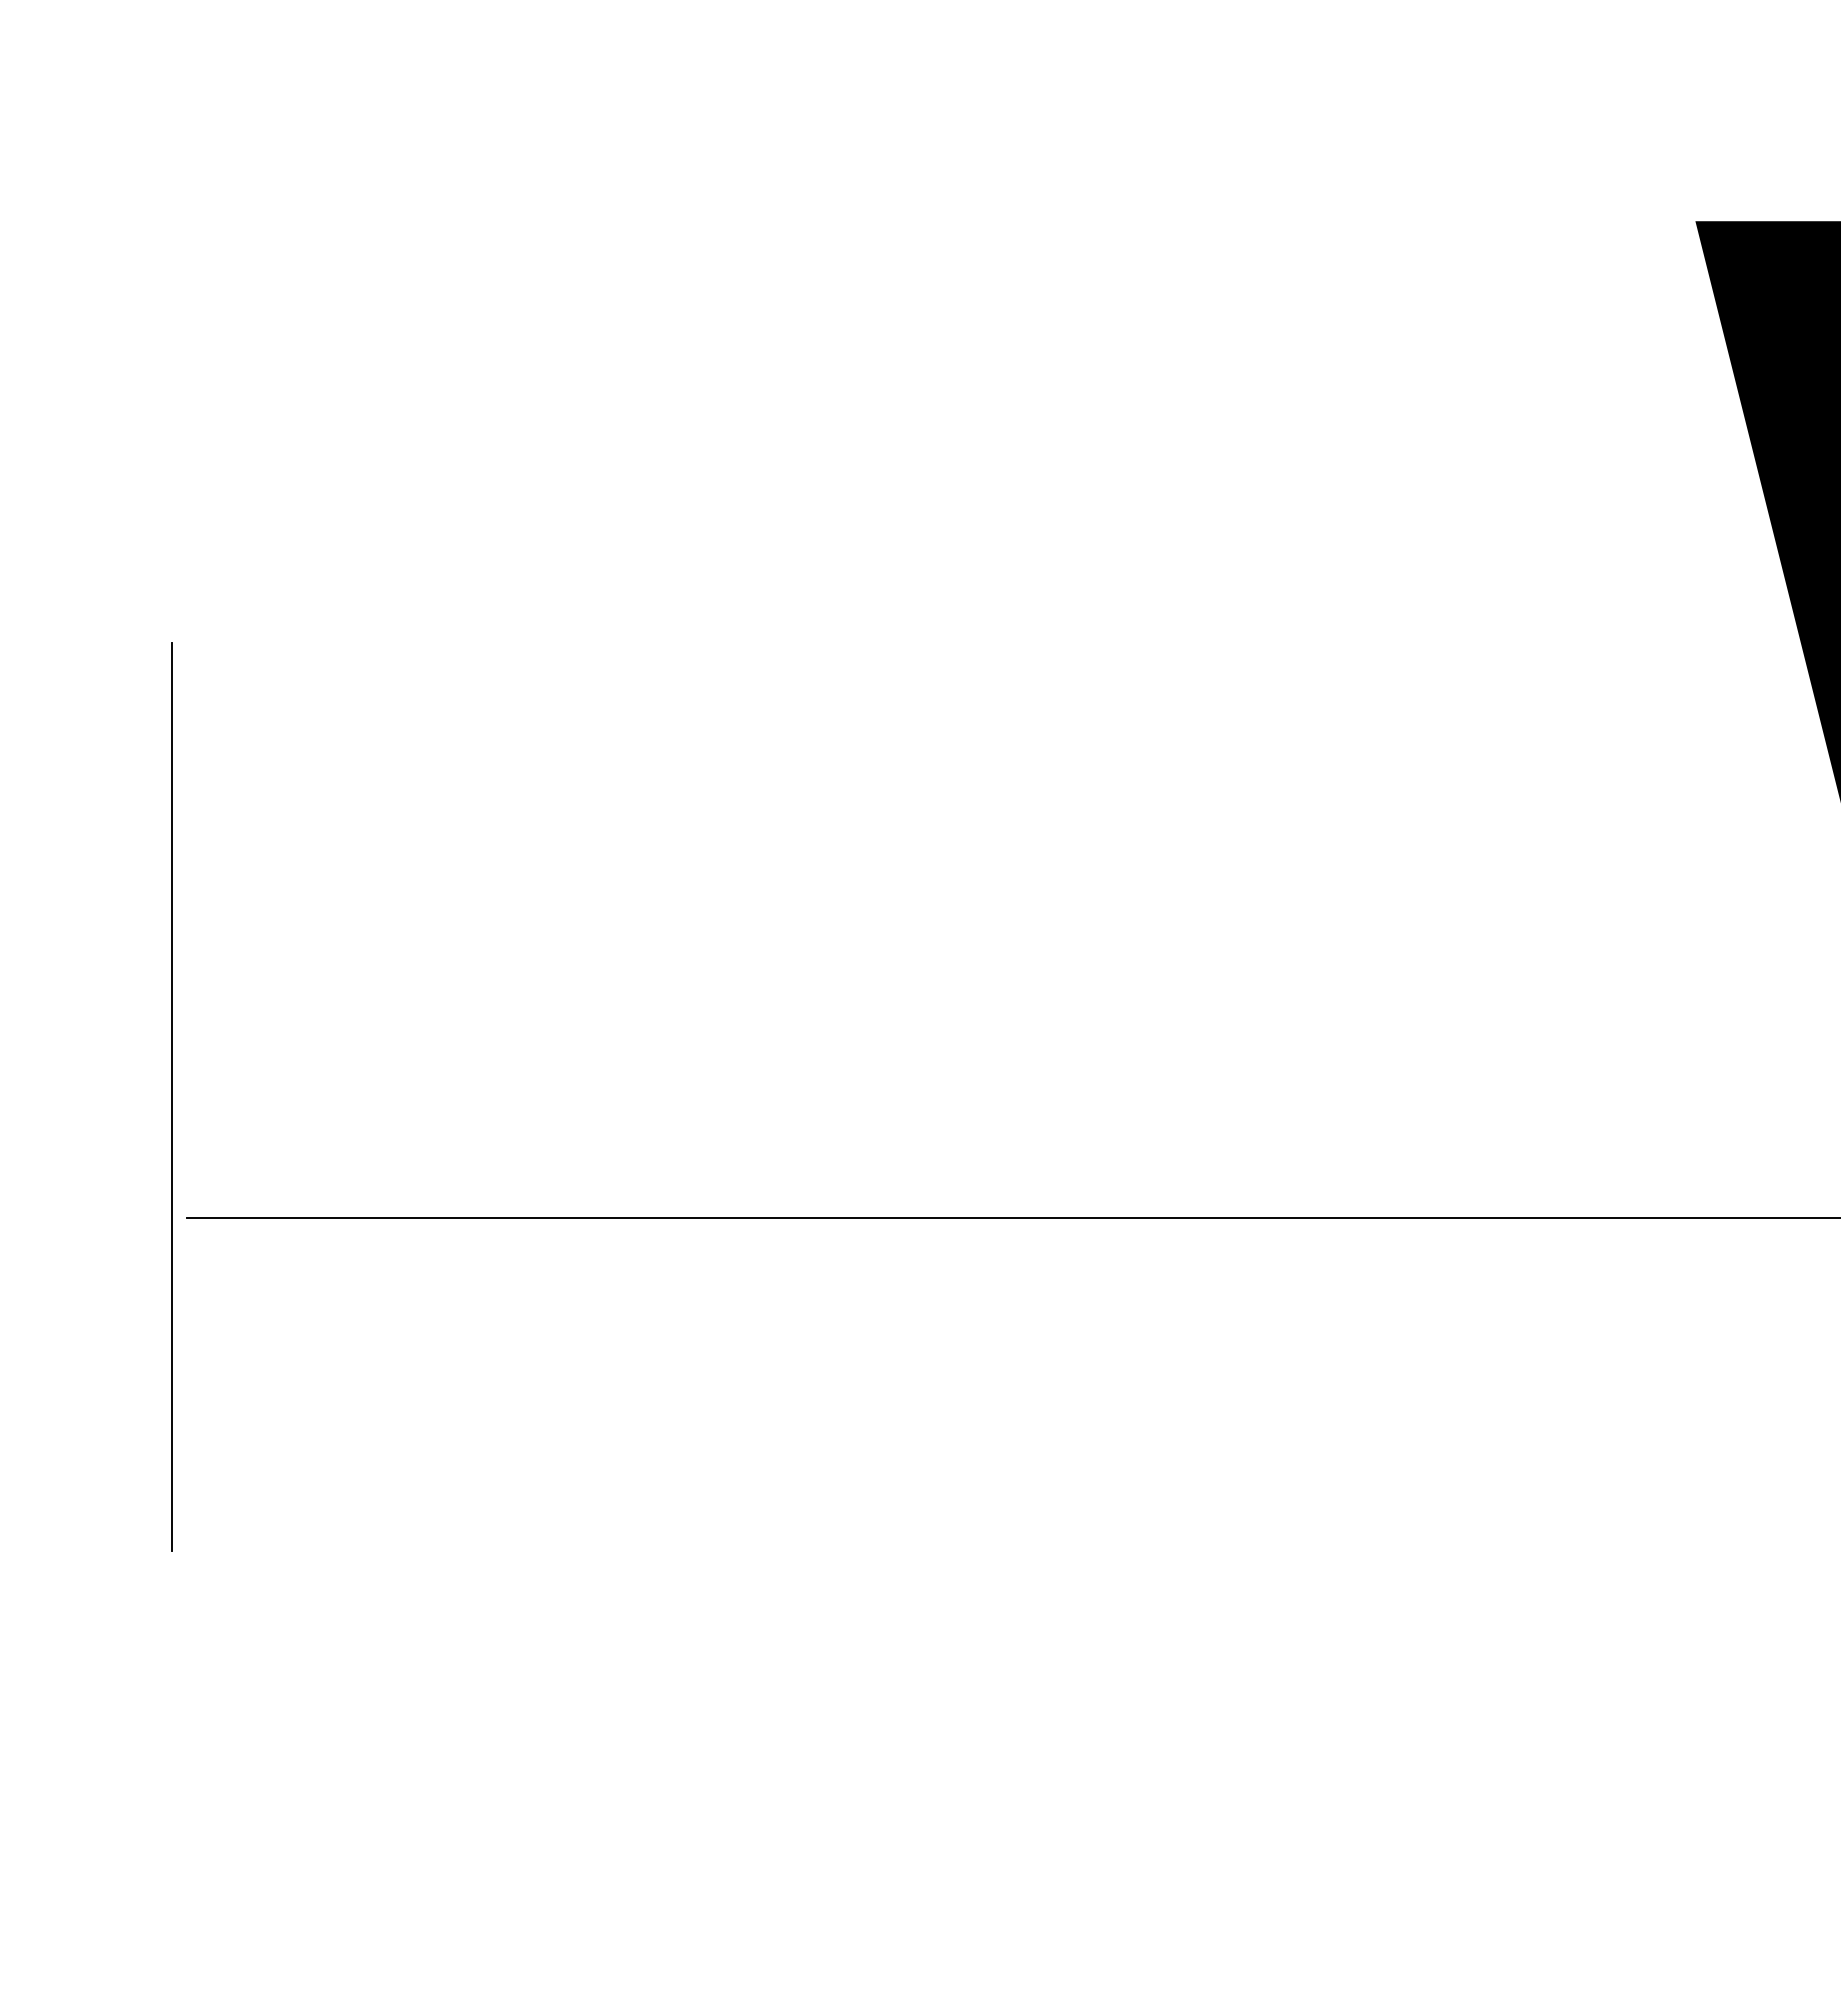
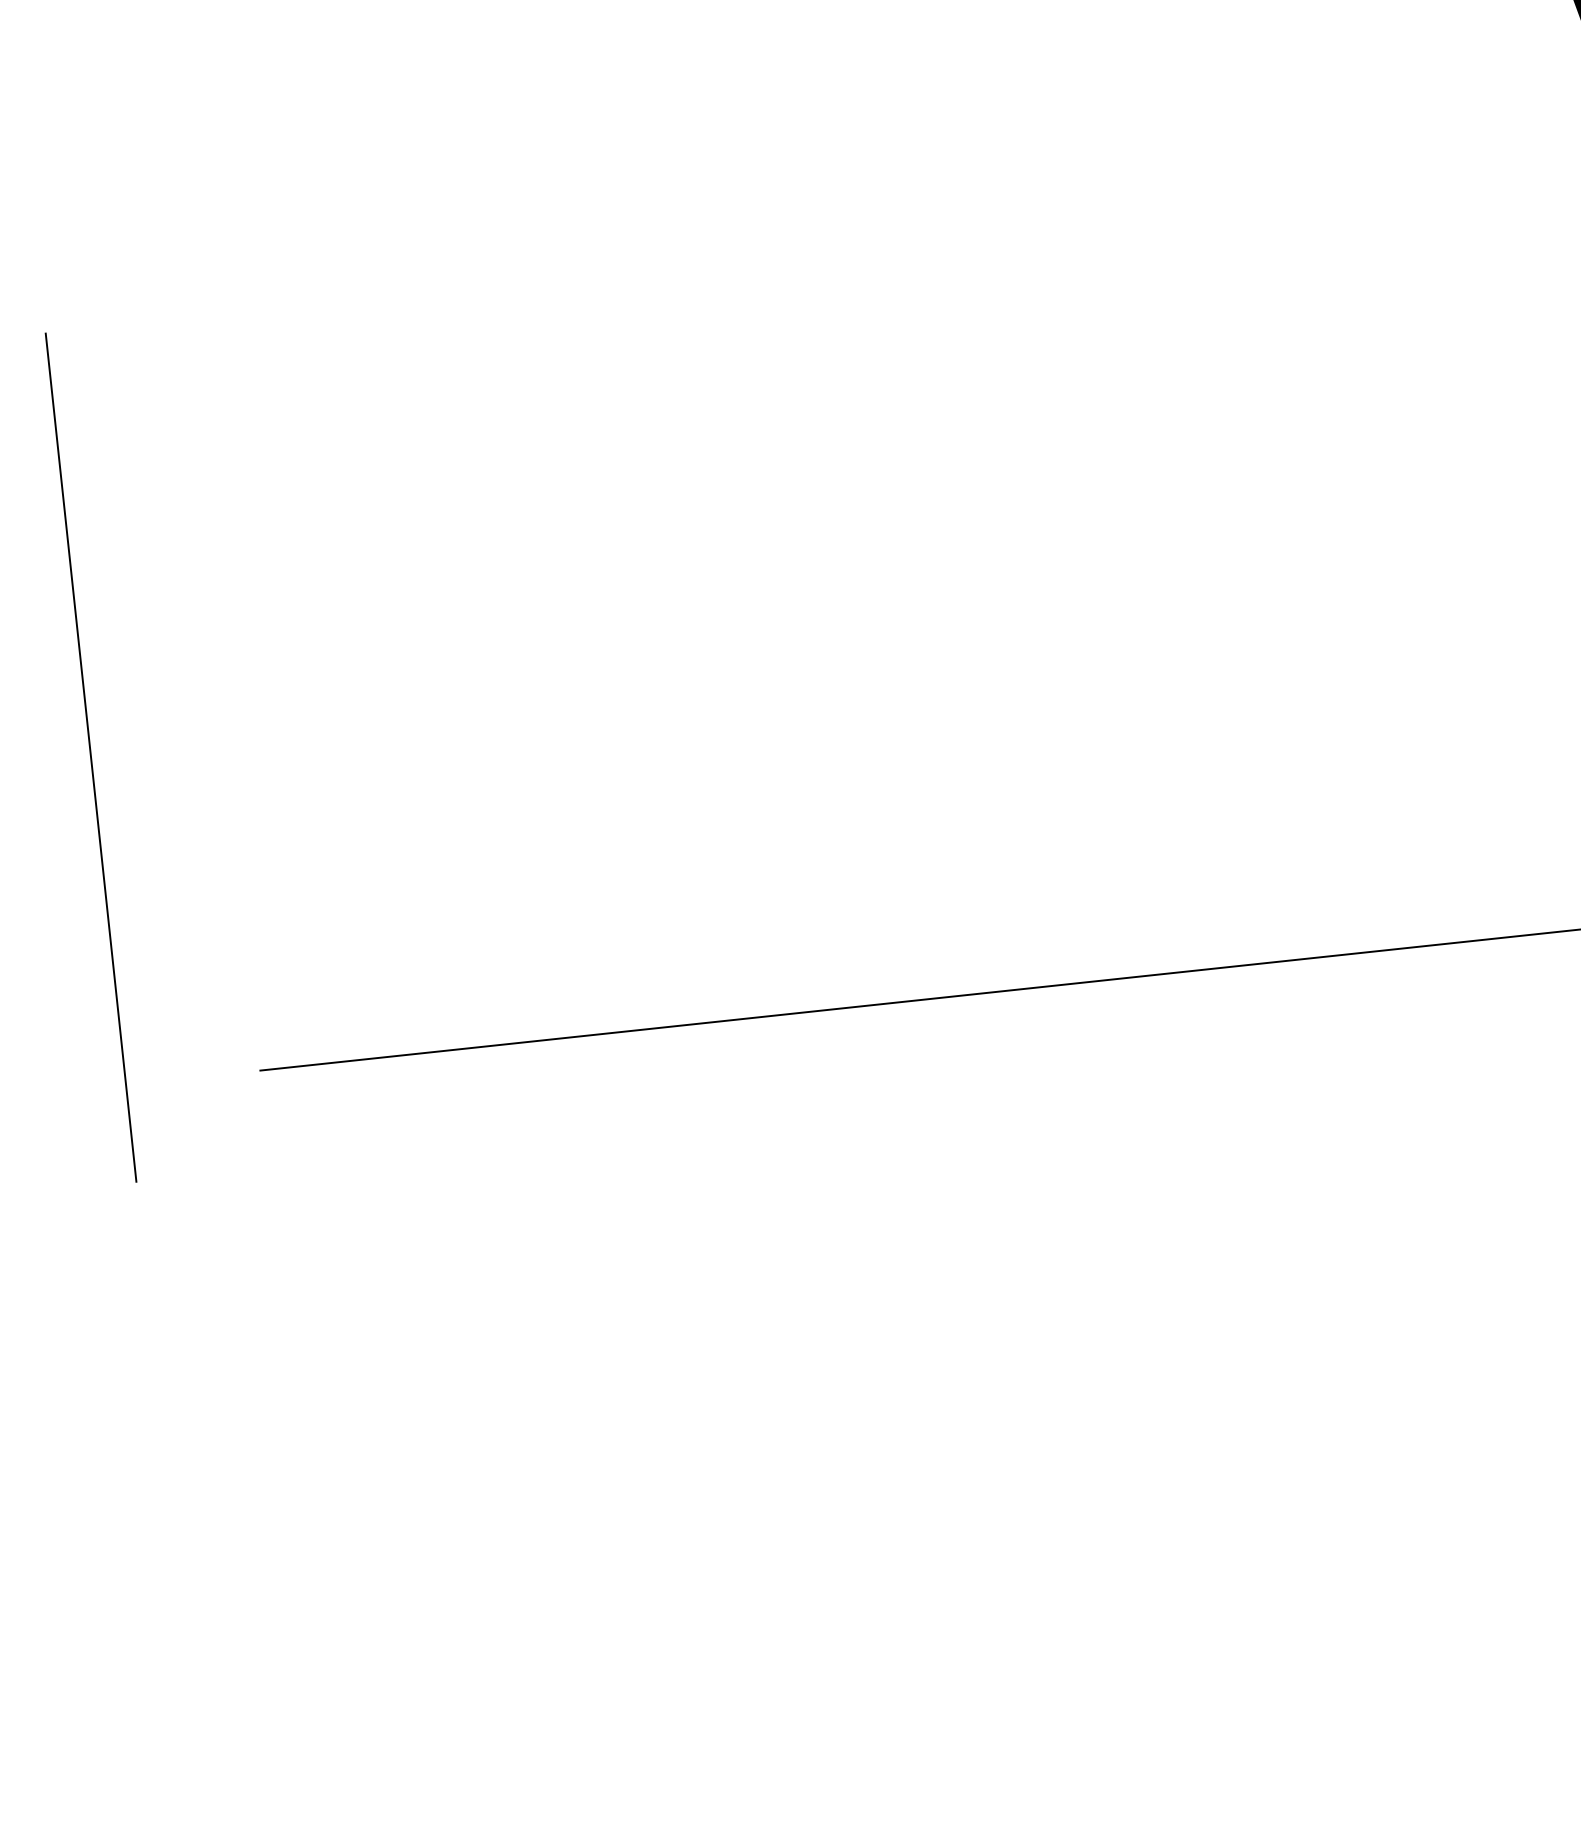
line: (171, 1096) -> (90, 757), moved

